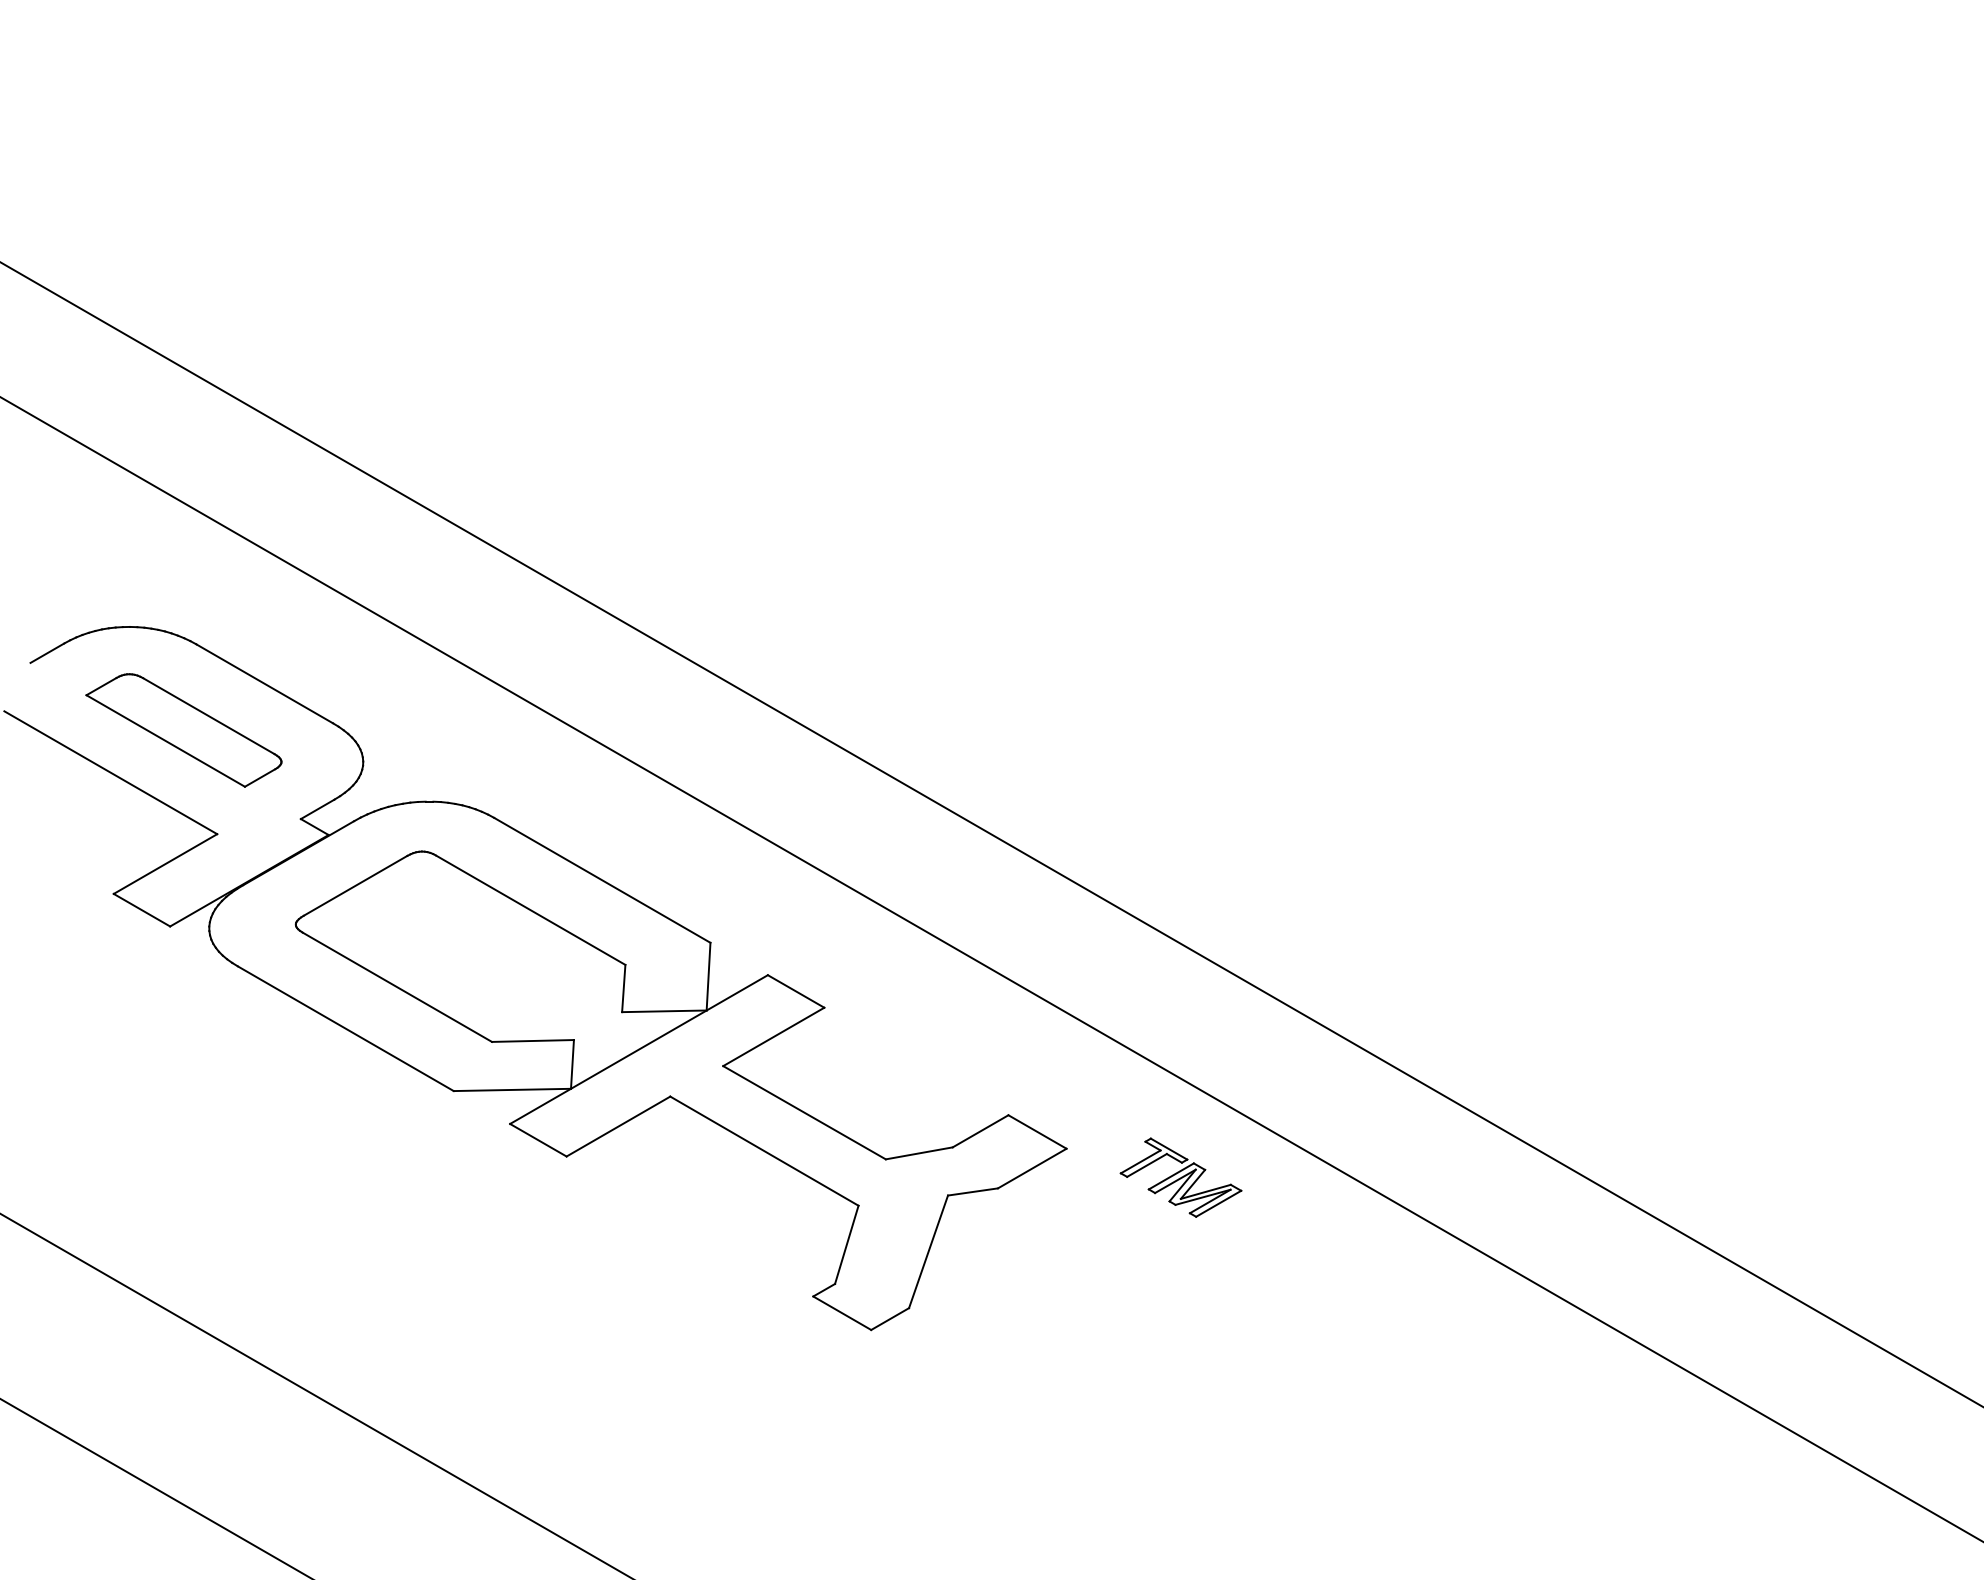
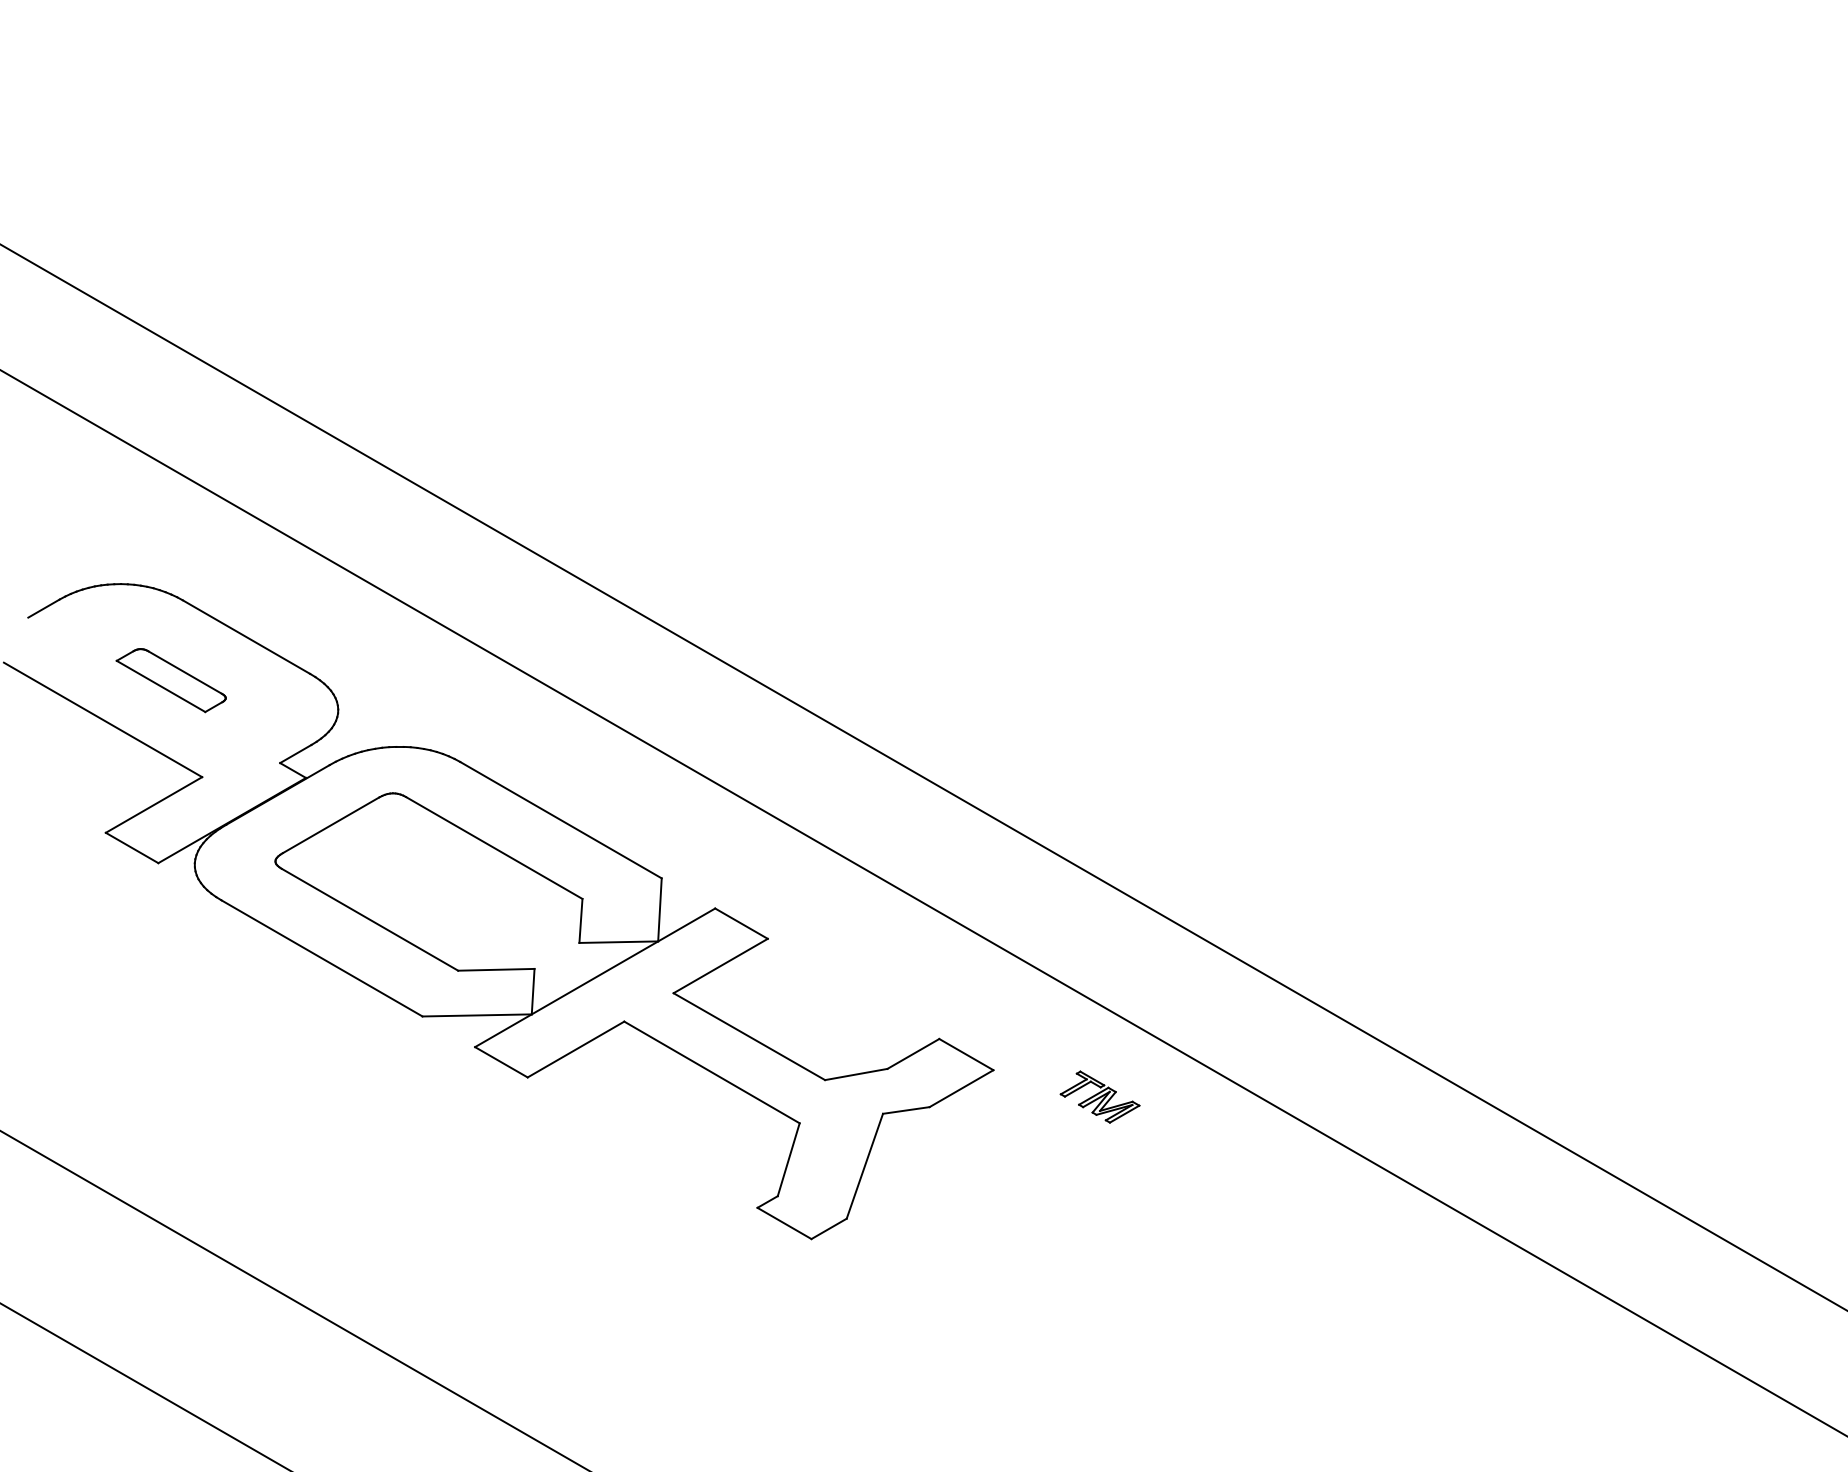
part: (183, 730) -> (170, 680), size x0.6
part: (1180, 1177) -> (1099, 1096), size x0.7

